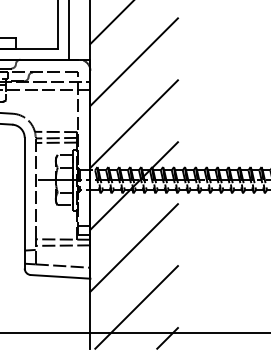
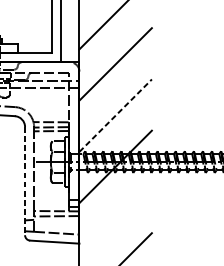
line: (134, 124) -> (115, 116), solid -> dashed
line: (24, 203) -> (24, 181), solid -> dashed
line: (133, 247) -> (115, 217), removed

